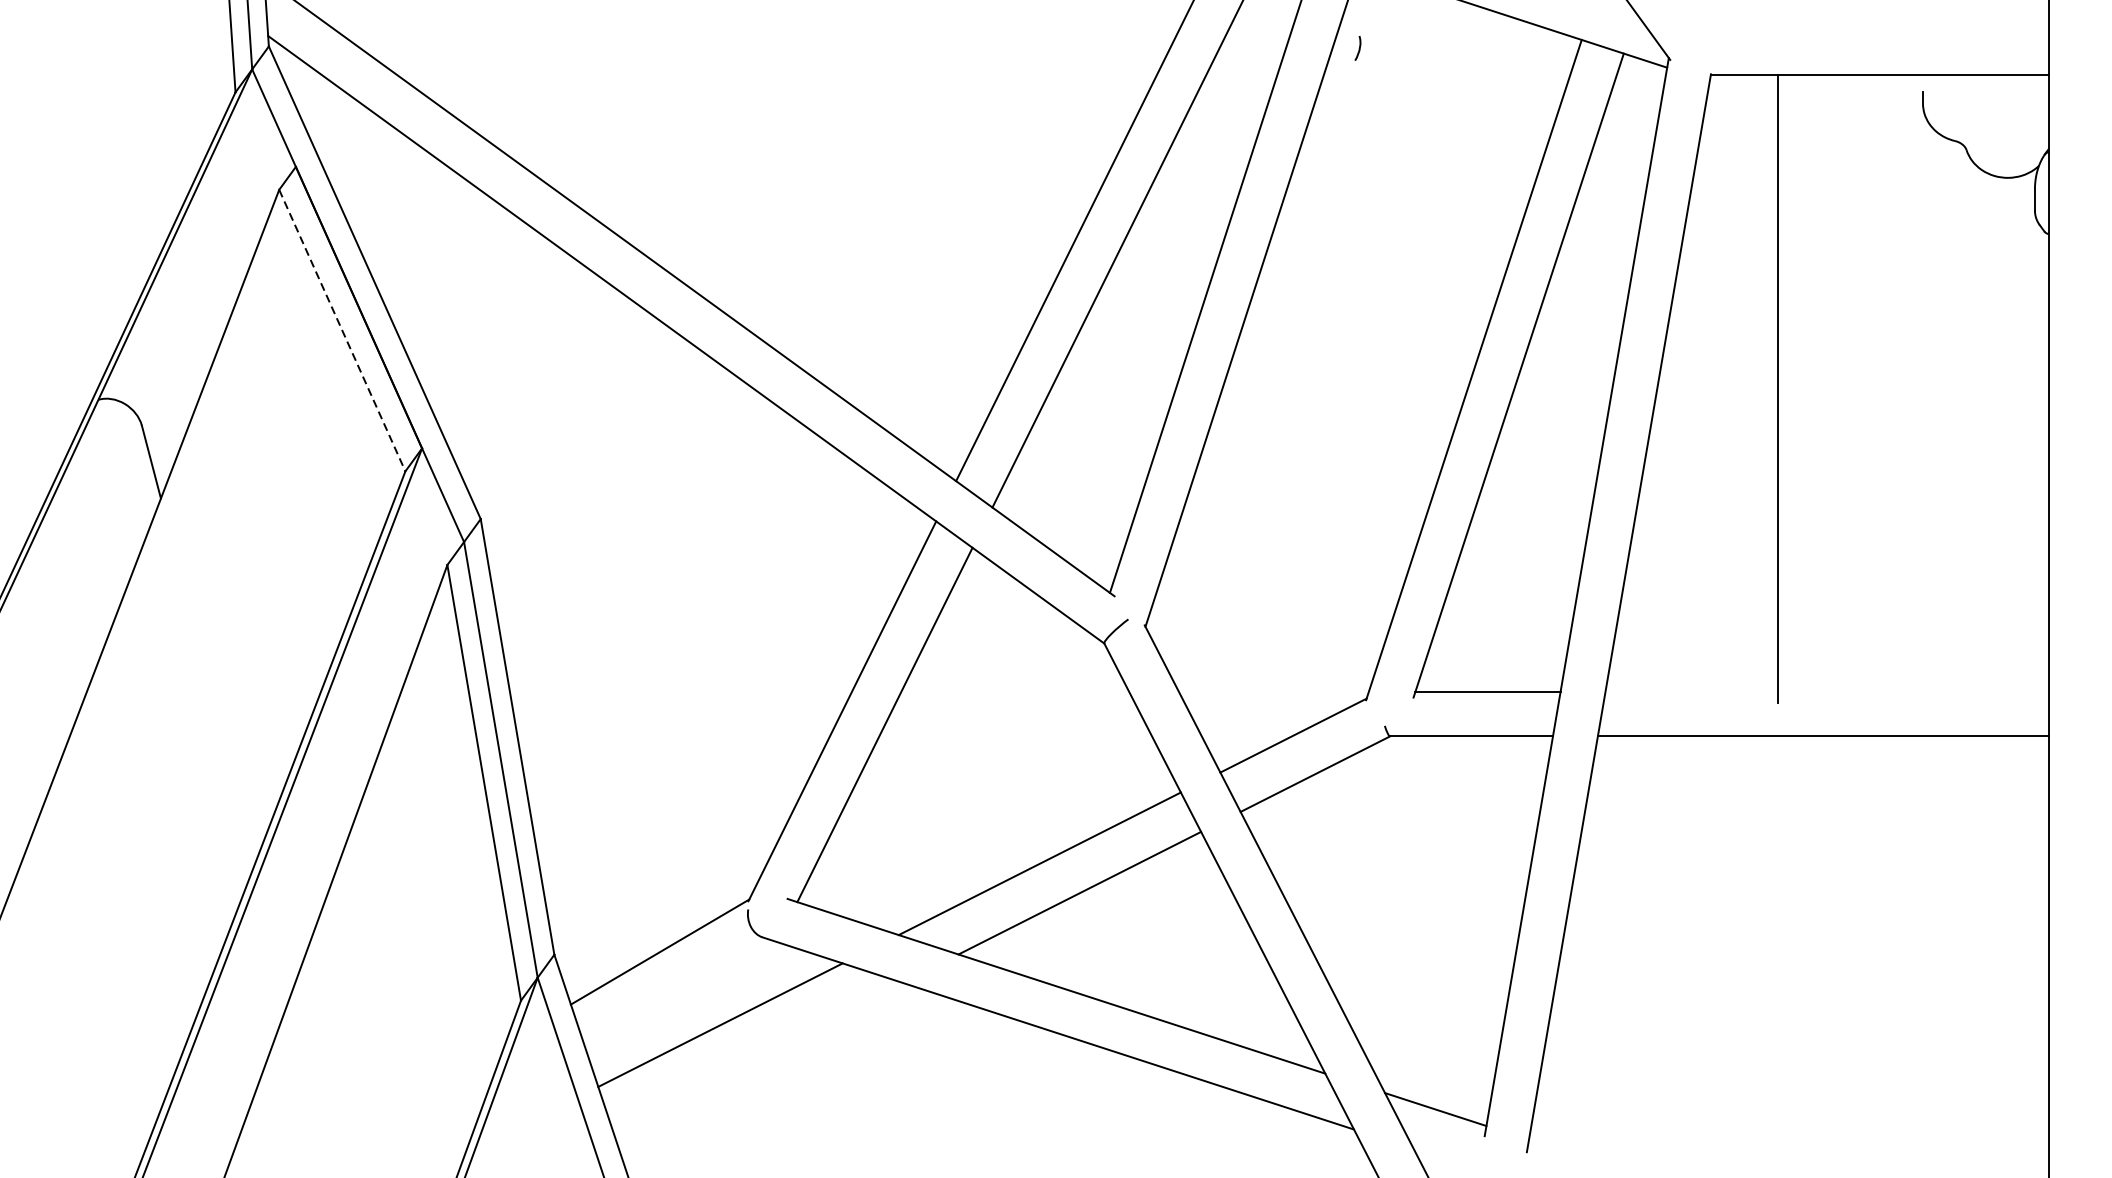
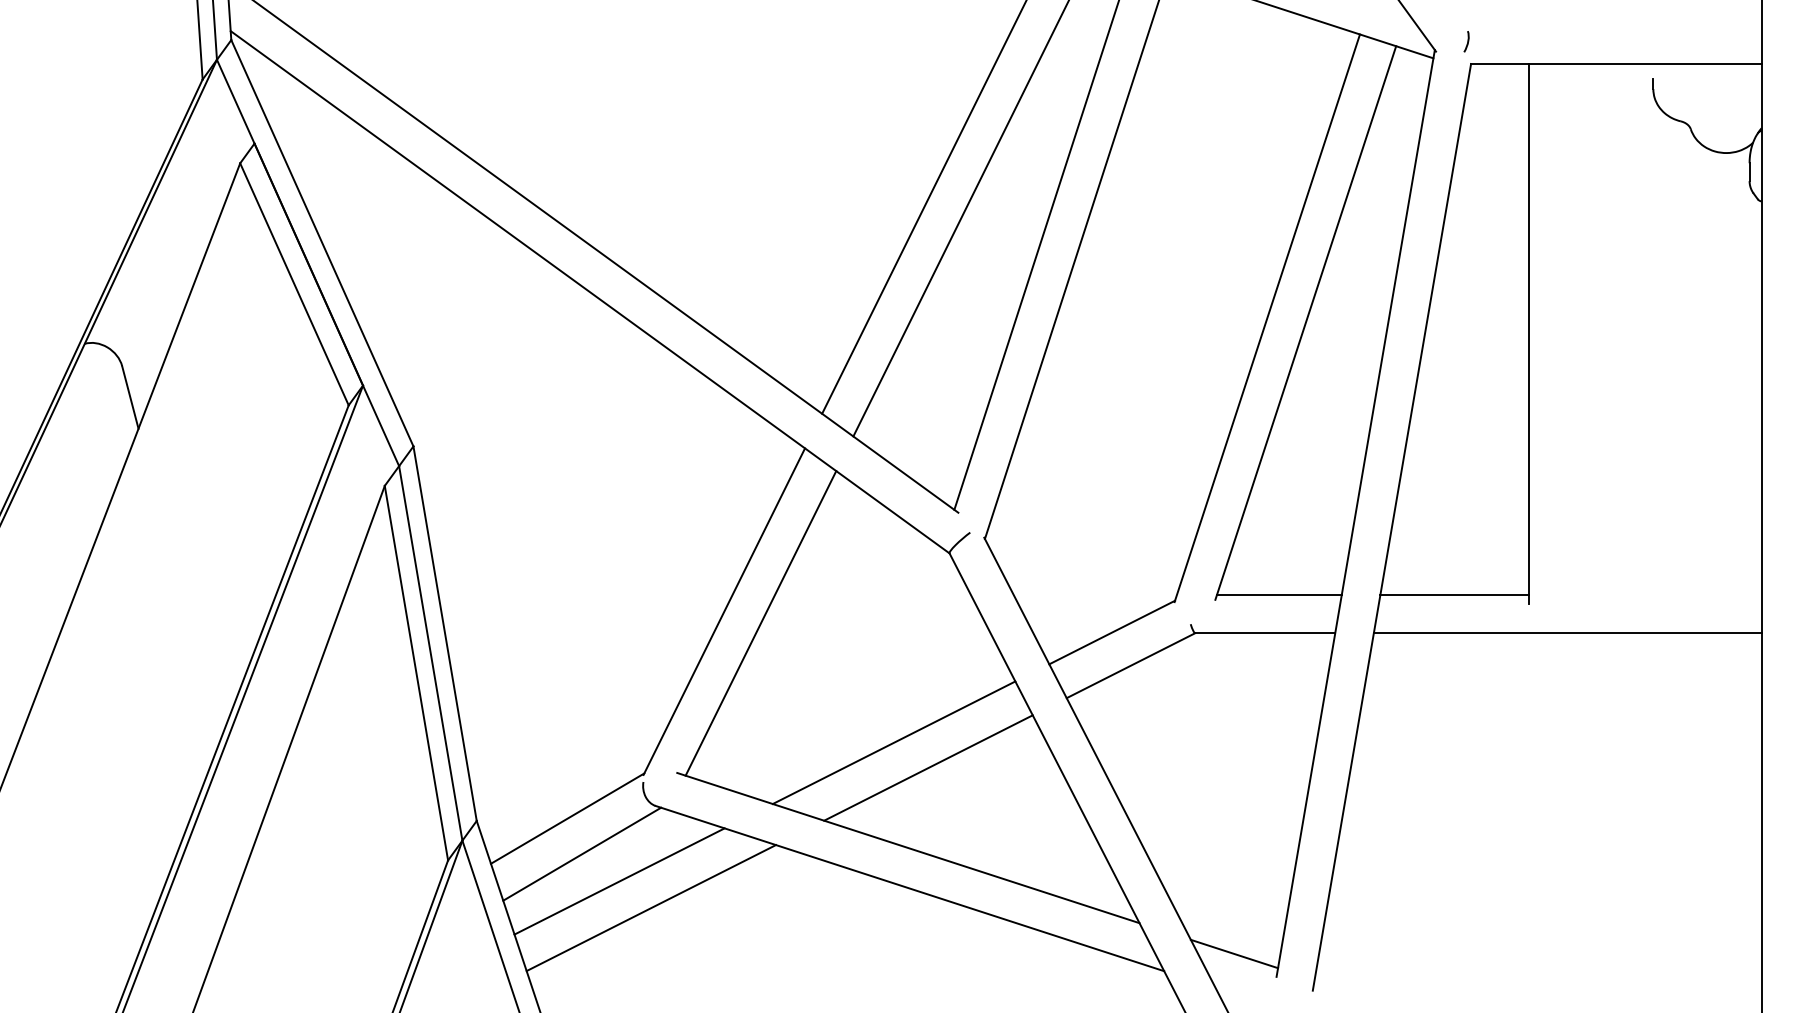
curve: (1359, 48) -> (1467, 41), moved
line: (342, 330) -> (294, 284), dashed -> solid
line: (1691, 692) -> (1454, 595), added
line: (677, 992) -> (582, 853), added
line: (757, 1056) -> (651, 908), added

